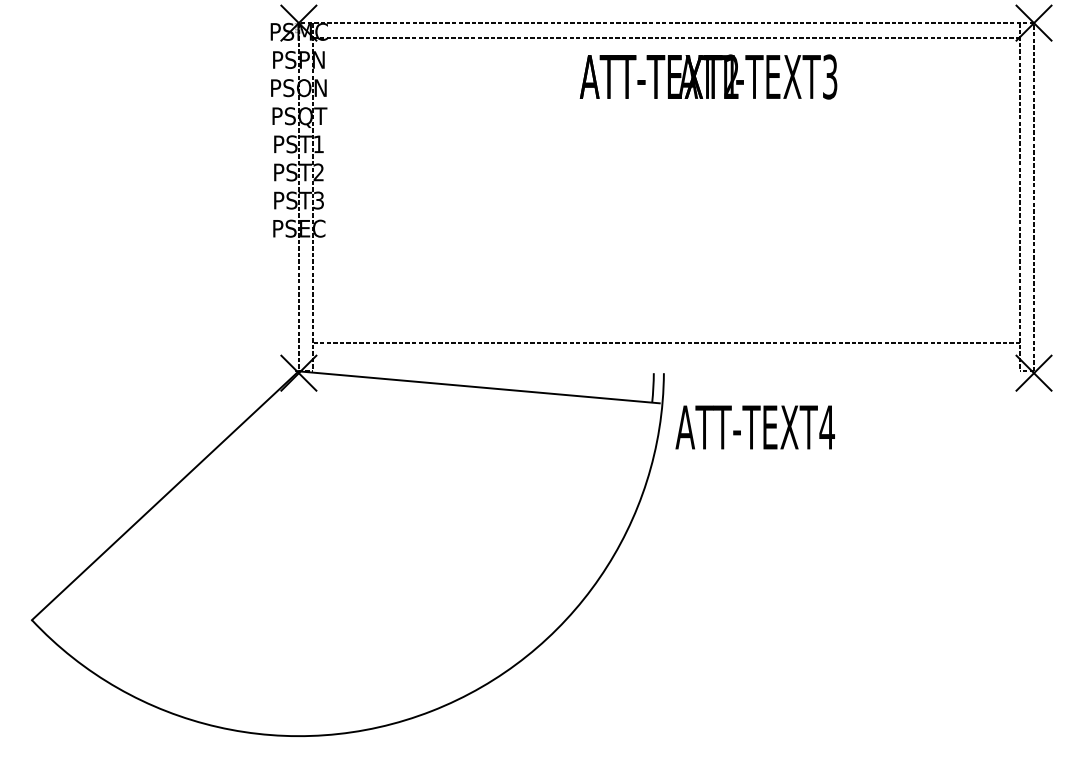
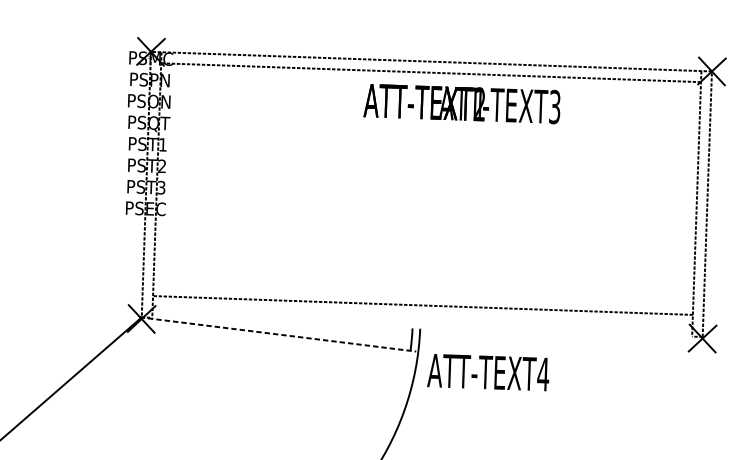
line: (477, 387) -> (277, 334), solid -> dashed

